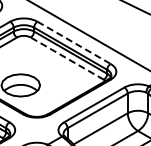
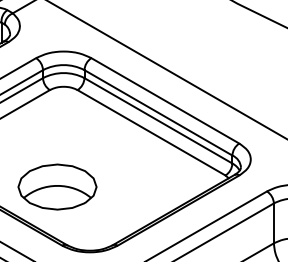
line: (74, 43) -> (166, 102), dashed -> solid
line: (66, 58) -> (149, 132), dashed -> solid

